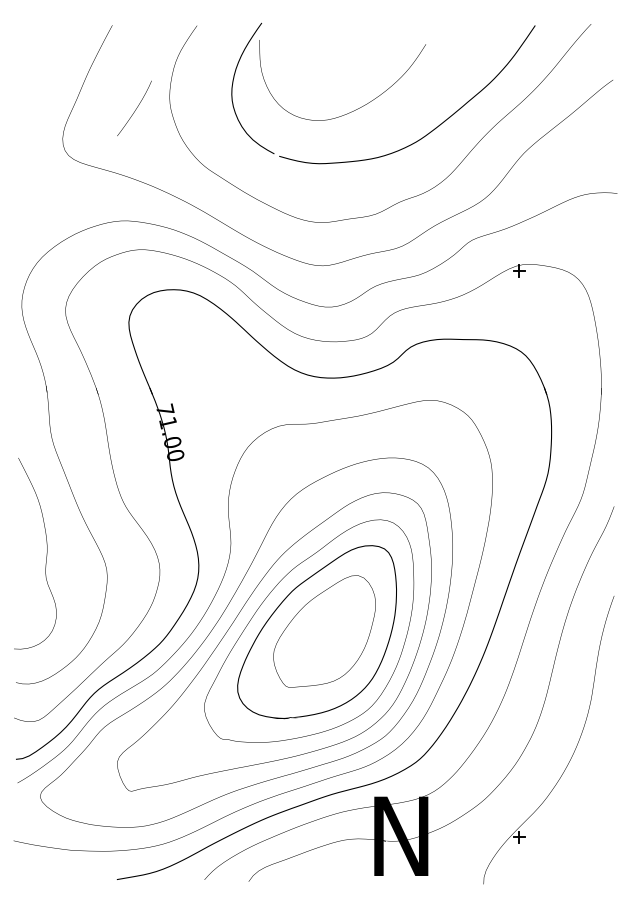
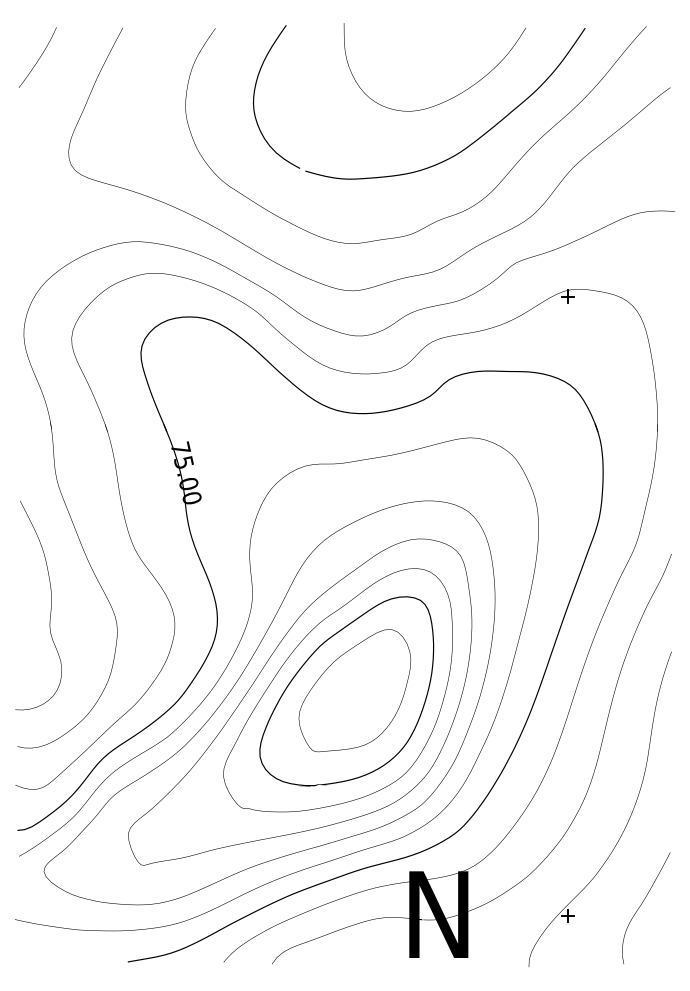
curve: (136, 108) -> (39, 57), moved
curve: (353, 110) -> (446, 100), moved
text: (168, 423) -> (184, 463), 71.00 -> 75.00
curve: (587, 826) -> (642, 903), added

